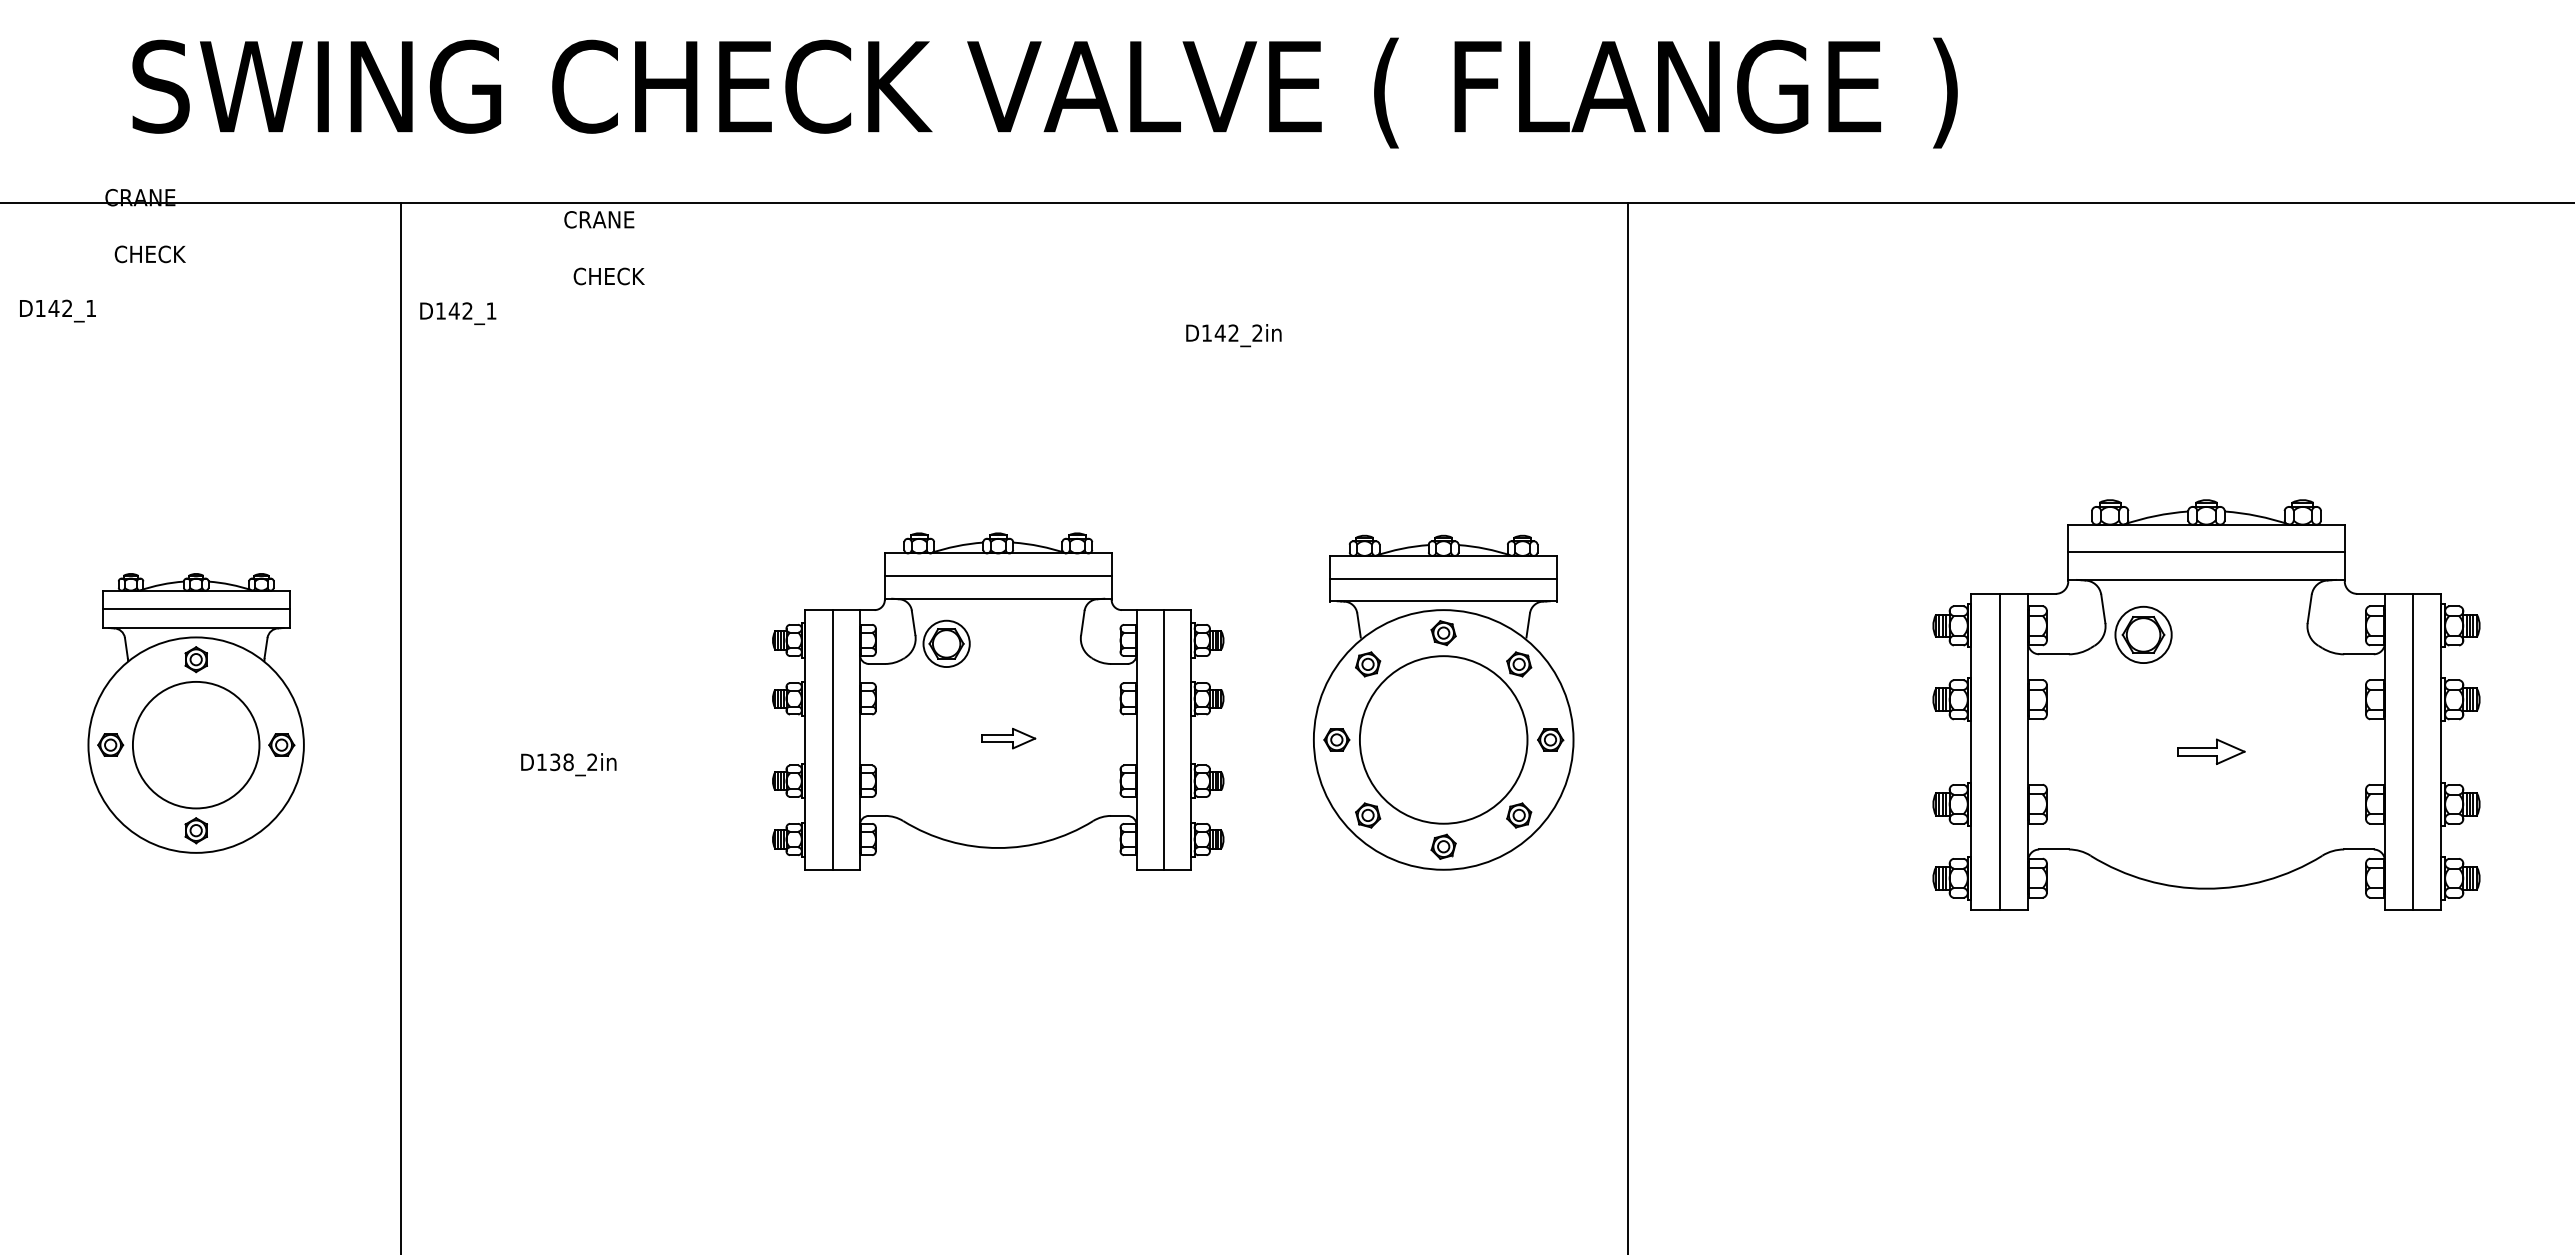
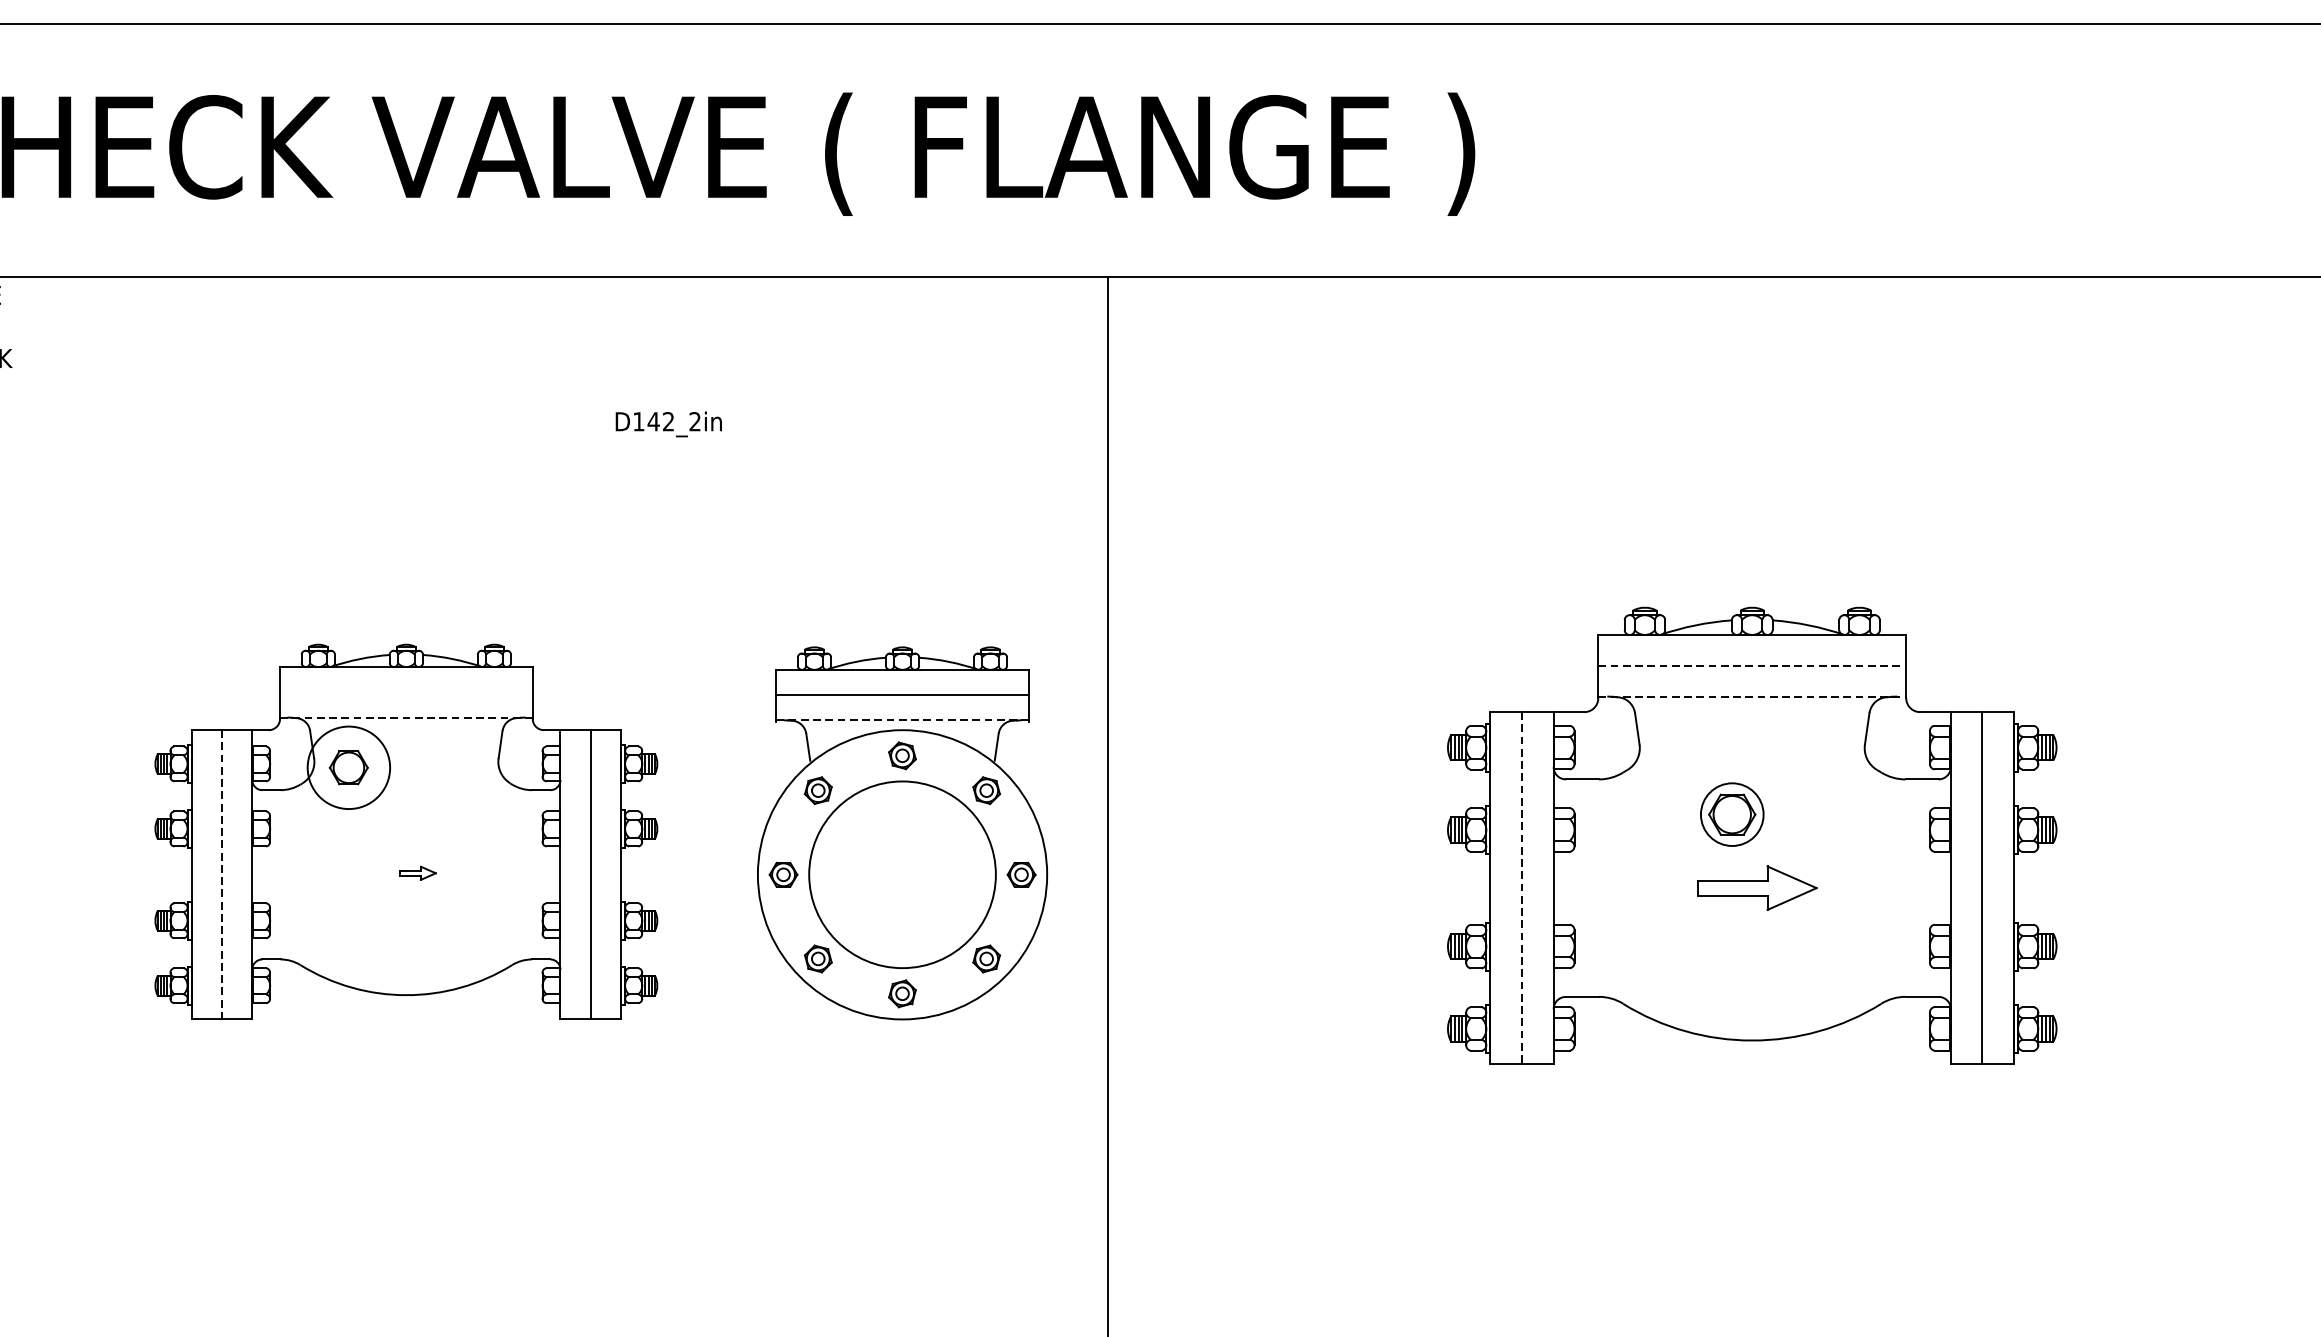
line: (2207, 552) -> (1753, 666), solid -> dashed
line: (997, 576) -> (405, 692), removed
line: (2207, 579) -> (1753, 696), solid -> dashed
line: (998, 598) -> (406, 717), solid -> dashed
line: (1444, 601) -> (903, 720), solid -> dashed
part: (2143, 634) -> (1732, 814), moved
circle: (946, 643) -> (348, 767), size x1.6
part: (1008, 738) -> (417, 873), size x0.6
line: (832, 739) -> (221, 874), solid -> dashed
part: (2211, 751) -> (1757, 887), size x1.6
line: (1999, 752) -> (1521, 888), solid -> dashed

